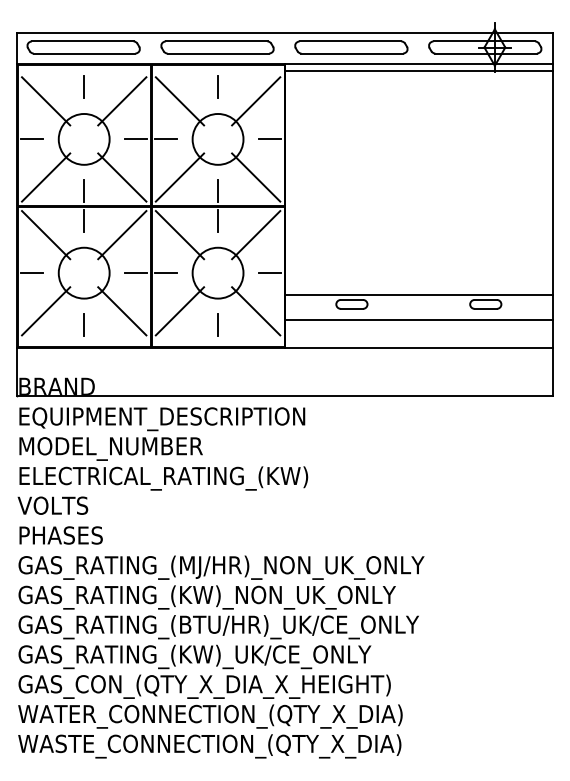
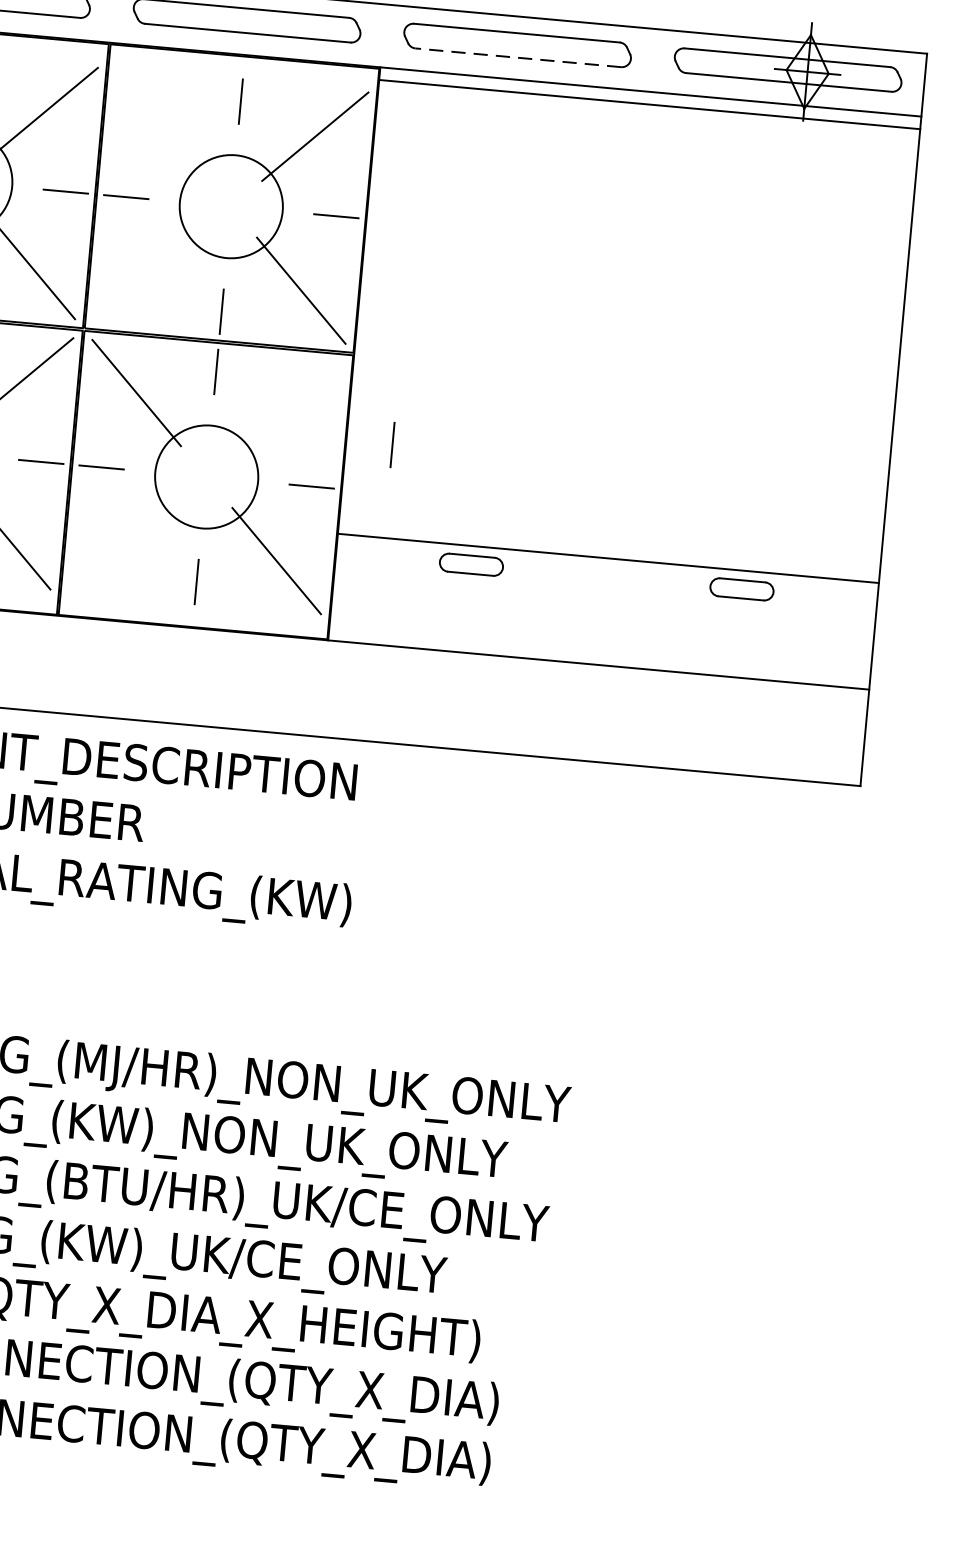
line: (352, 53) -> (518, 57), solid -> dashed
line: (179, 101) -> (160, 122), removed
line: (179, 177) -> (146, 276), removed
line: (256, 235) -> (291, 407), removed
line: (307, 248) -> (391, 443), added
line: (179, 311) -> (121, 547), removed
line: (418, 319) -> (603, 607), removed

